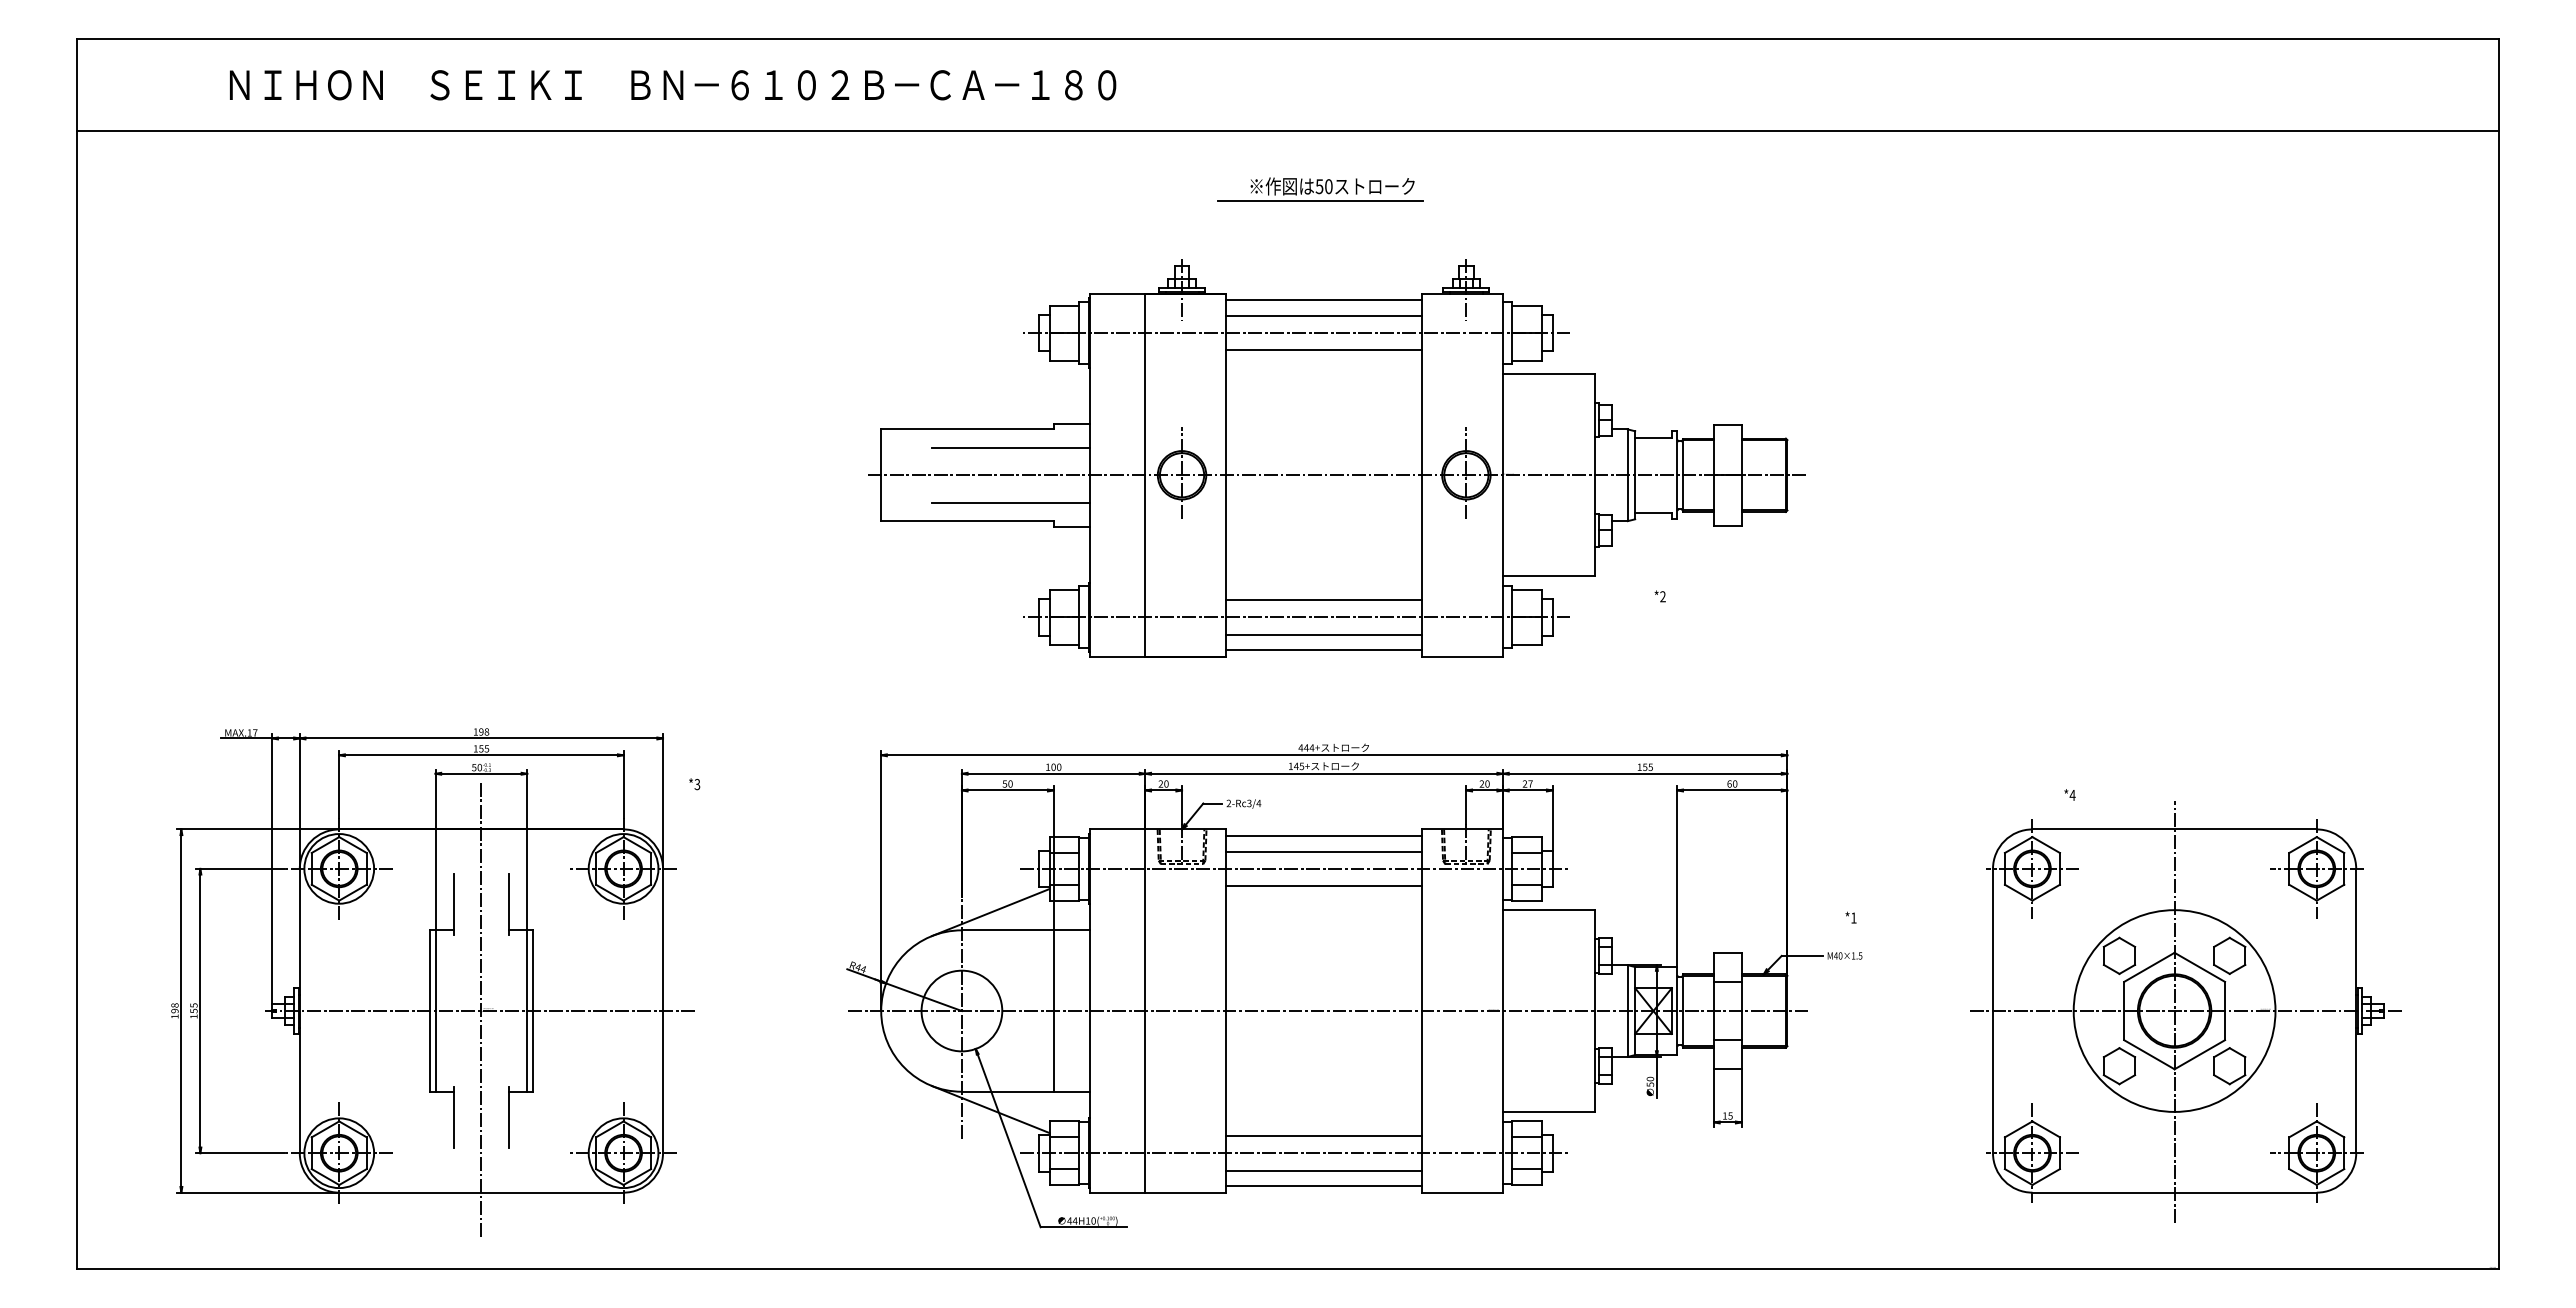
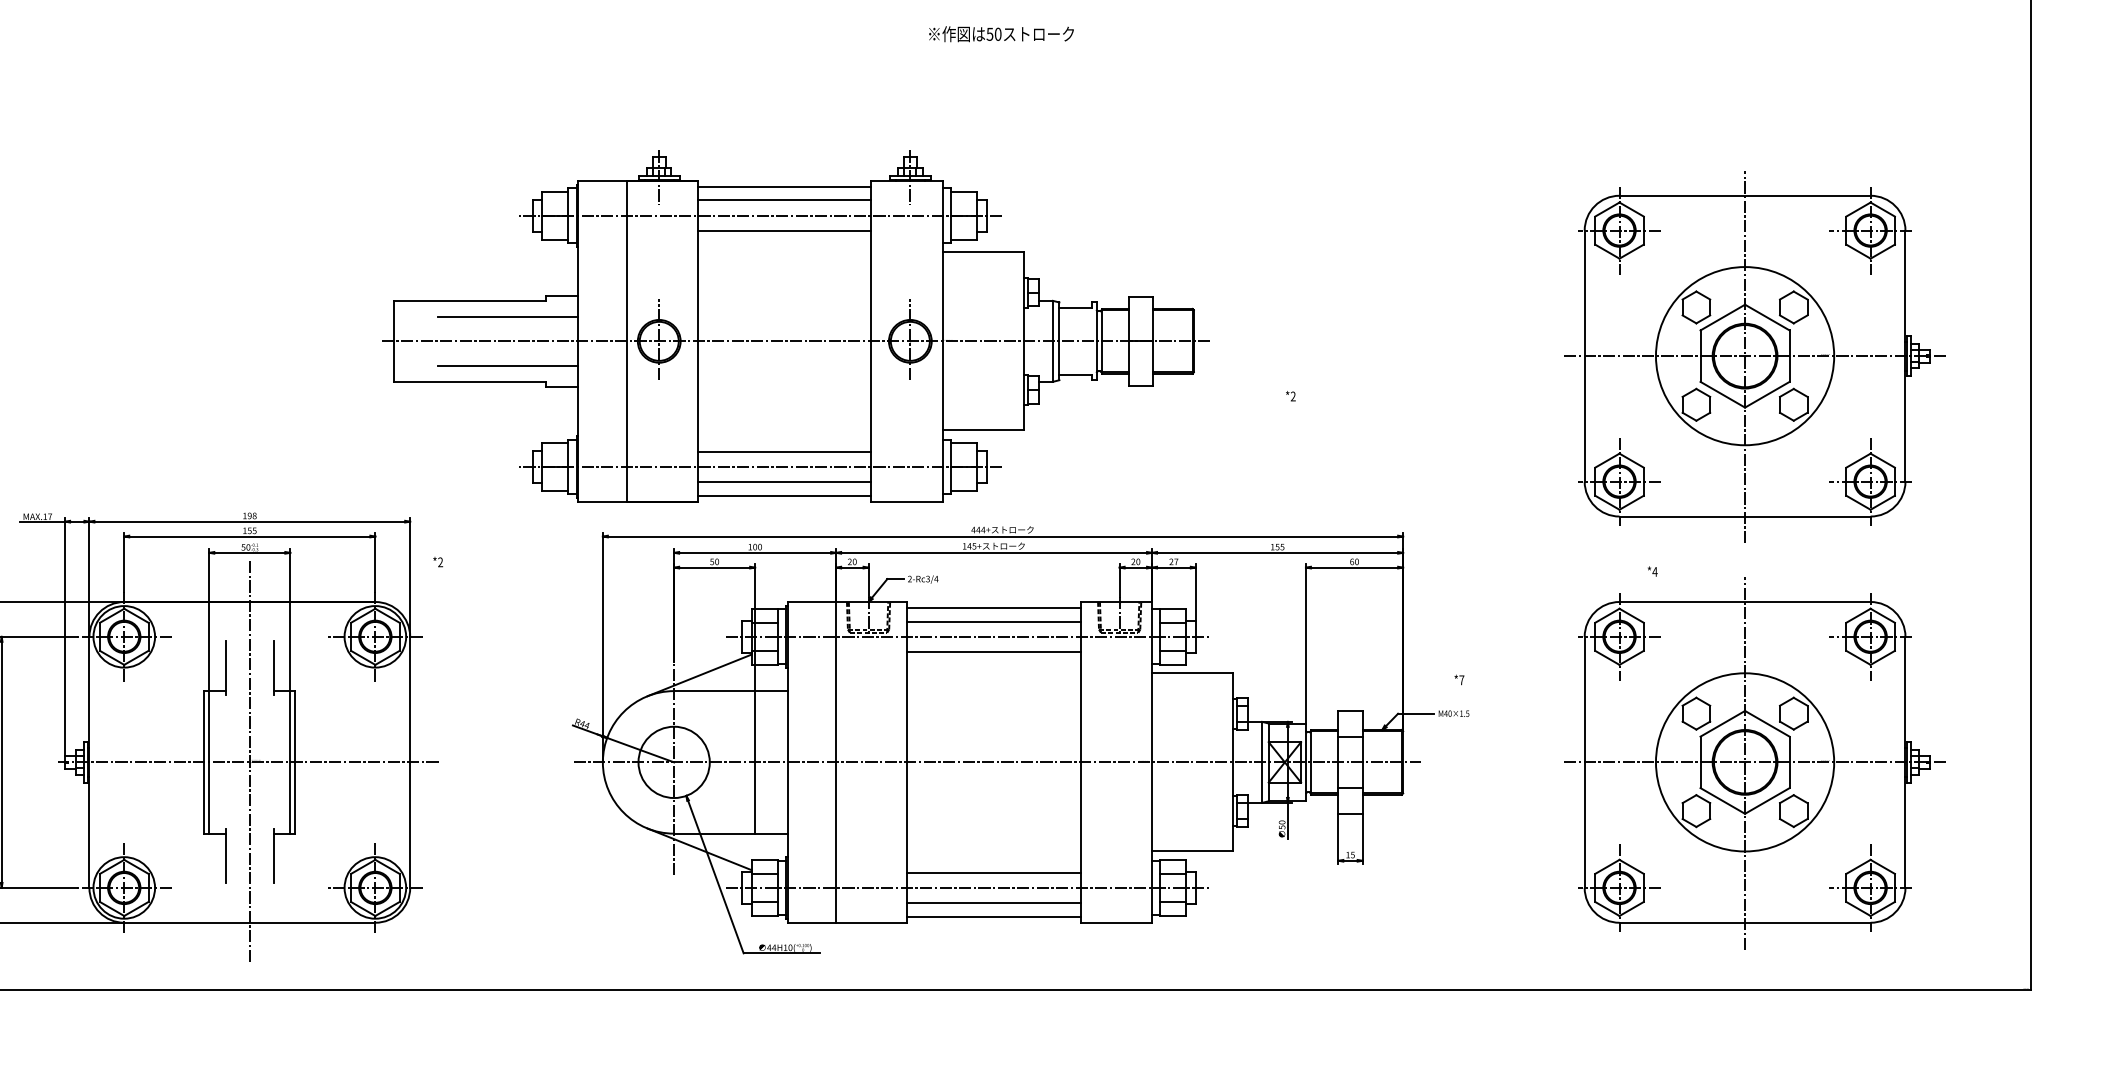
line: (1320, 201) -> (990, 47), removed
part: (1336, 458) -> (795, 326), moved
part: (2185, 551) -> (1754, 356), added
text: (697, 785) -> (440, 563), *3 -> *2
text: (1853, 917) -> (1461, 679), *1 -> *7

